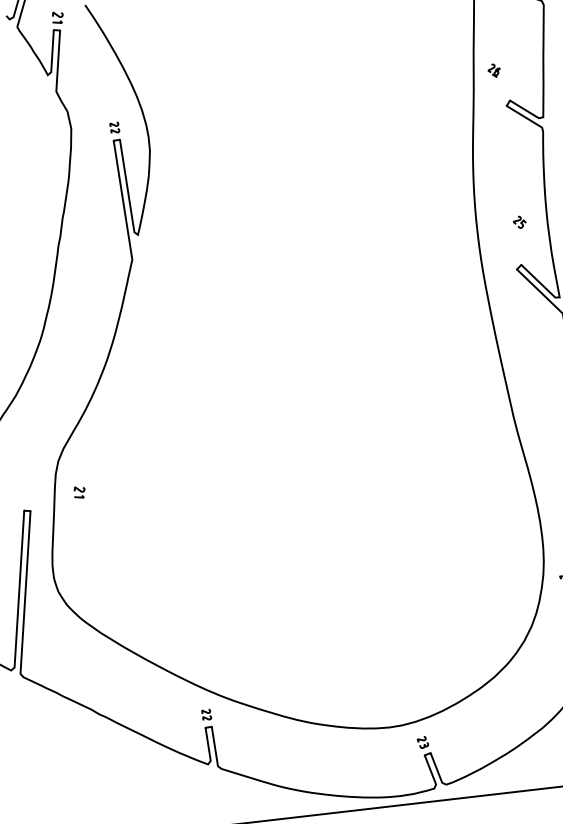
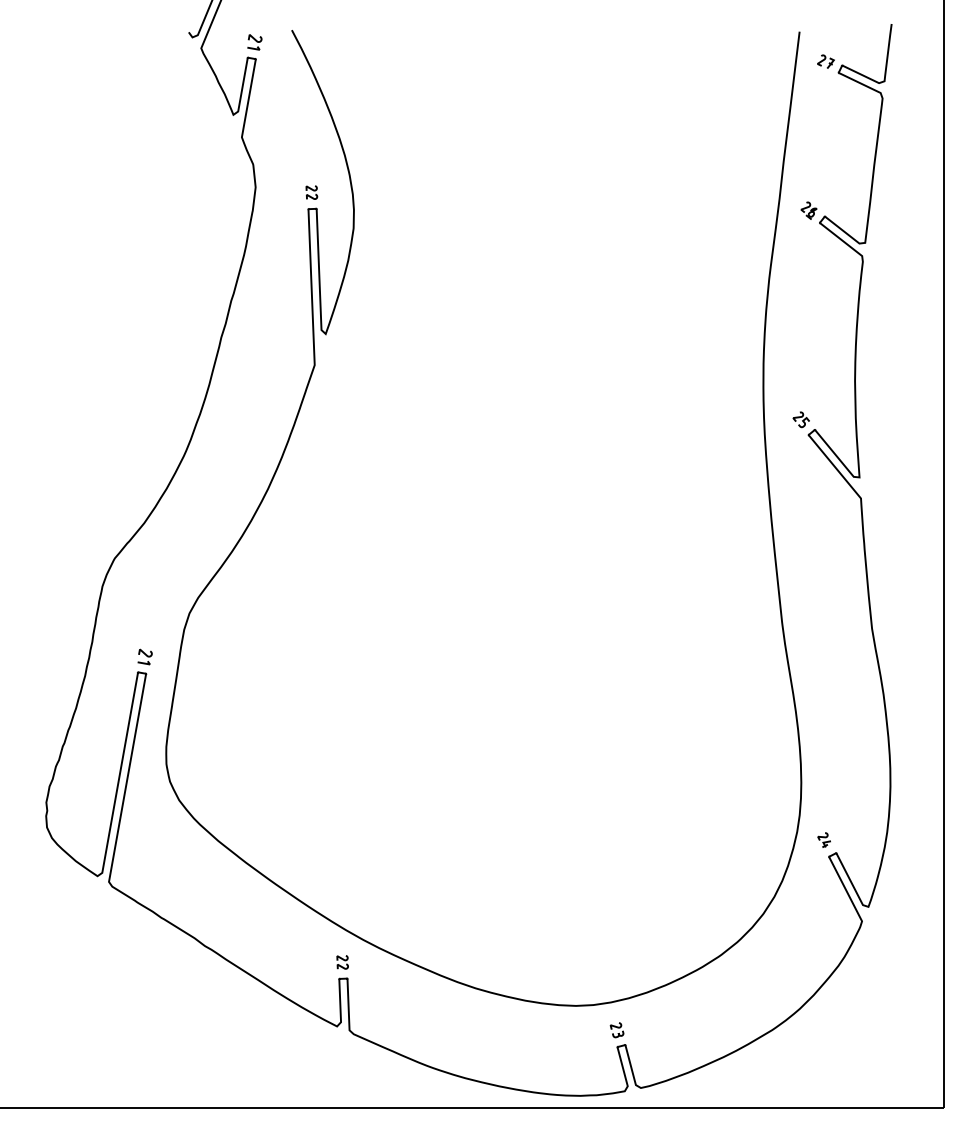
part: (493, 70) -> (808, 210), moved
part: (519, 222) -> (800, 419), moved
part: (79, 492) -> (144, 656), moved

